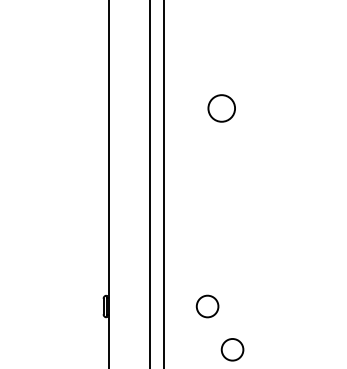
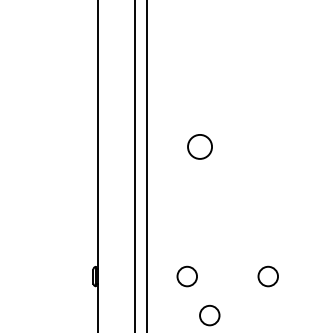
circle: (221, 107) -> (199, 146), moved
circle: (296, 306) -> (267, 276), added

